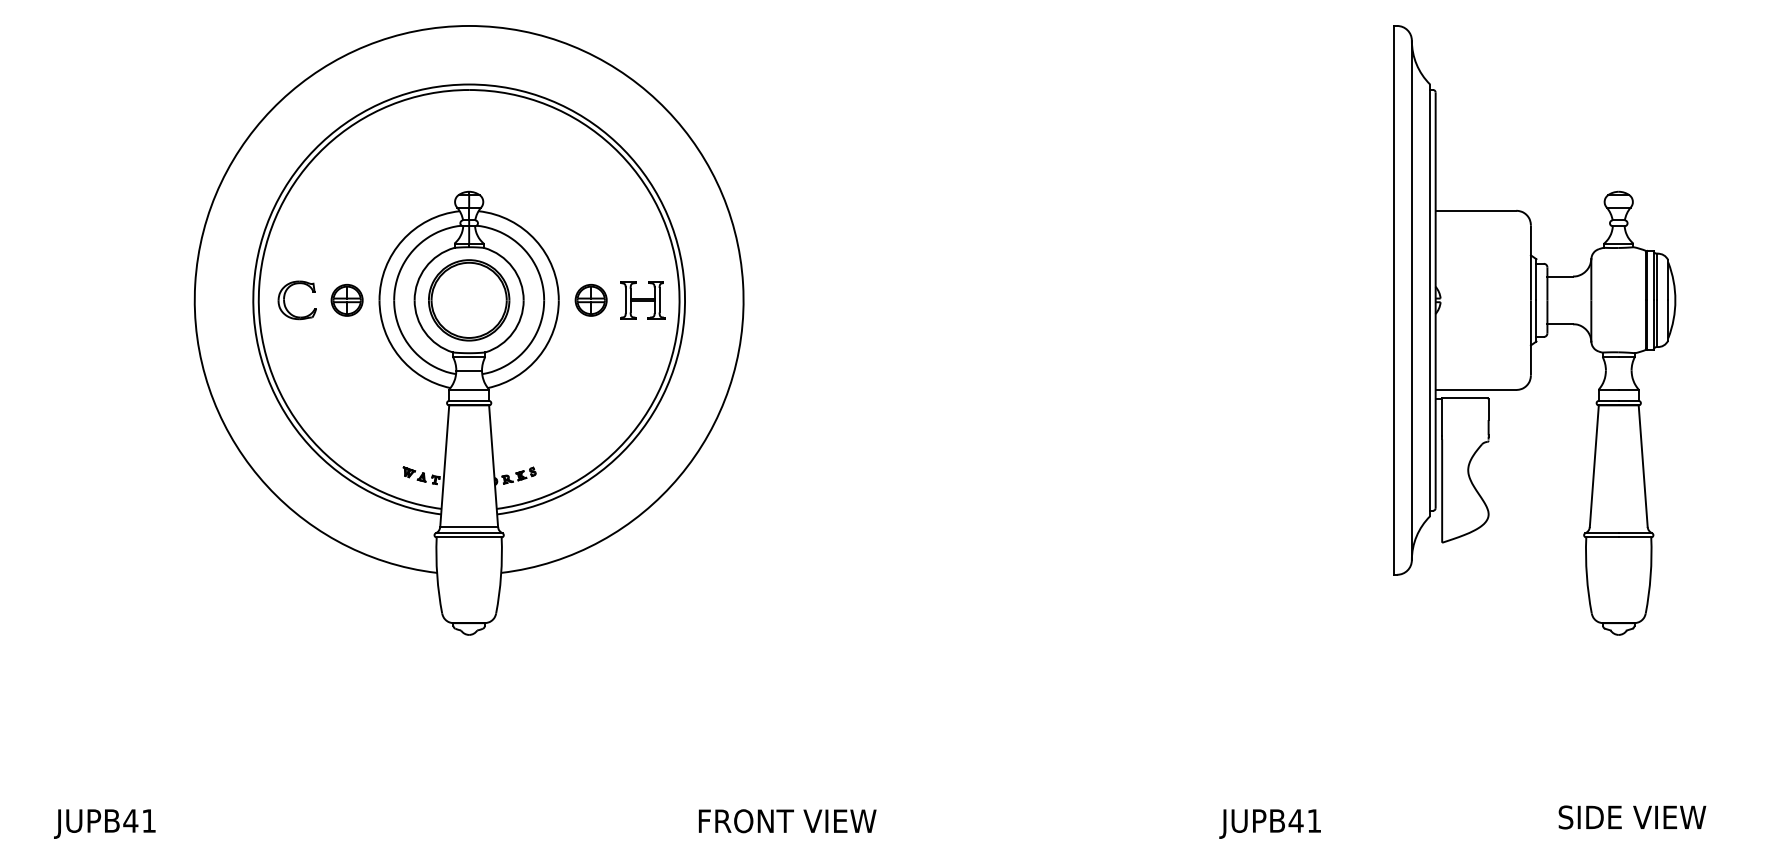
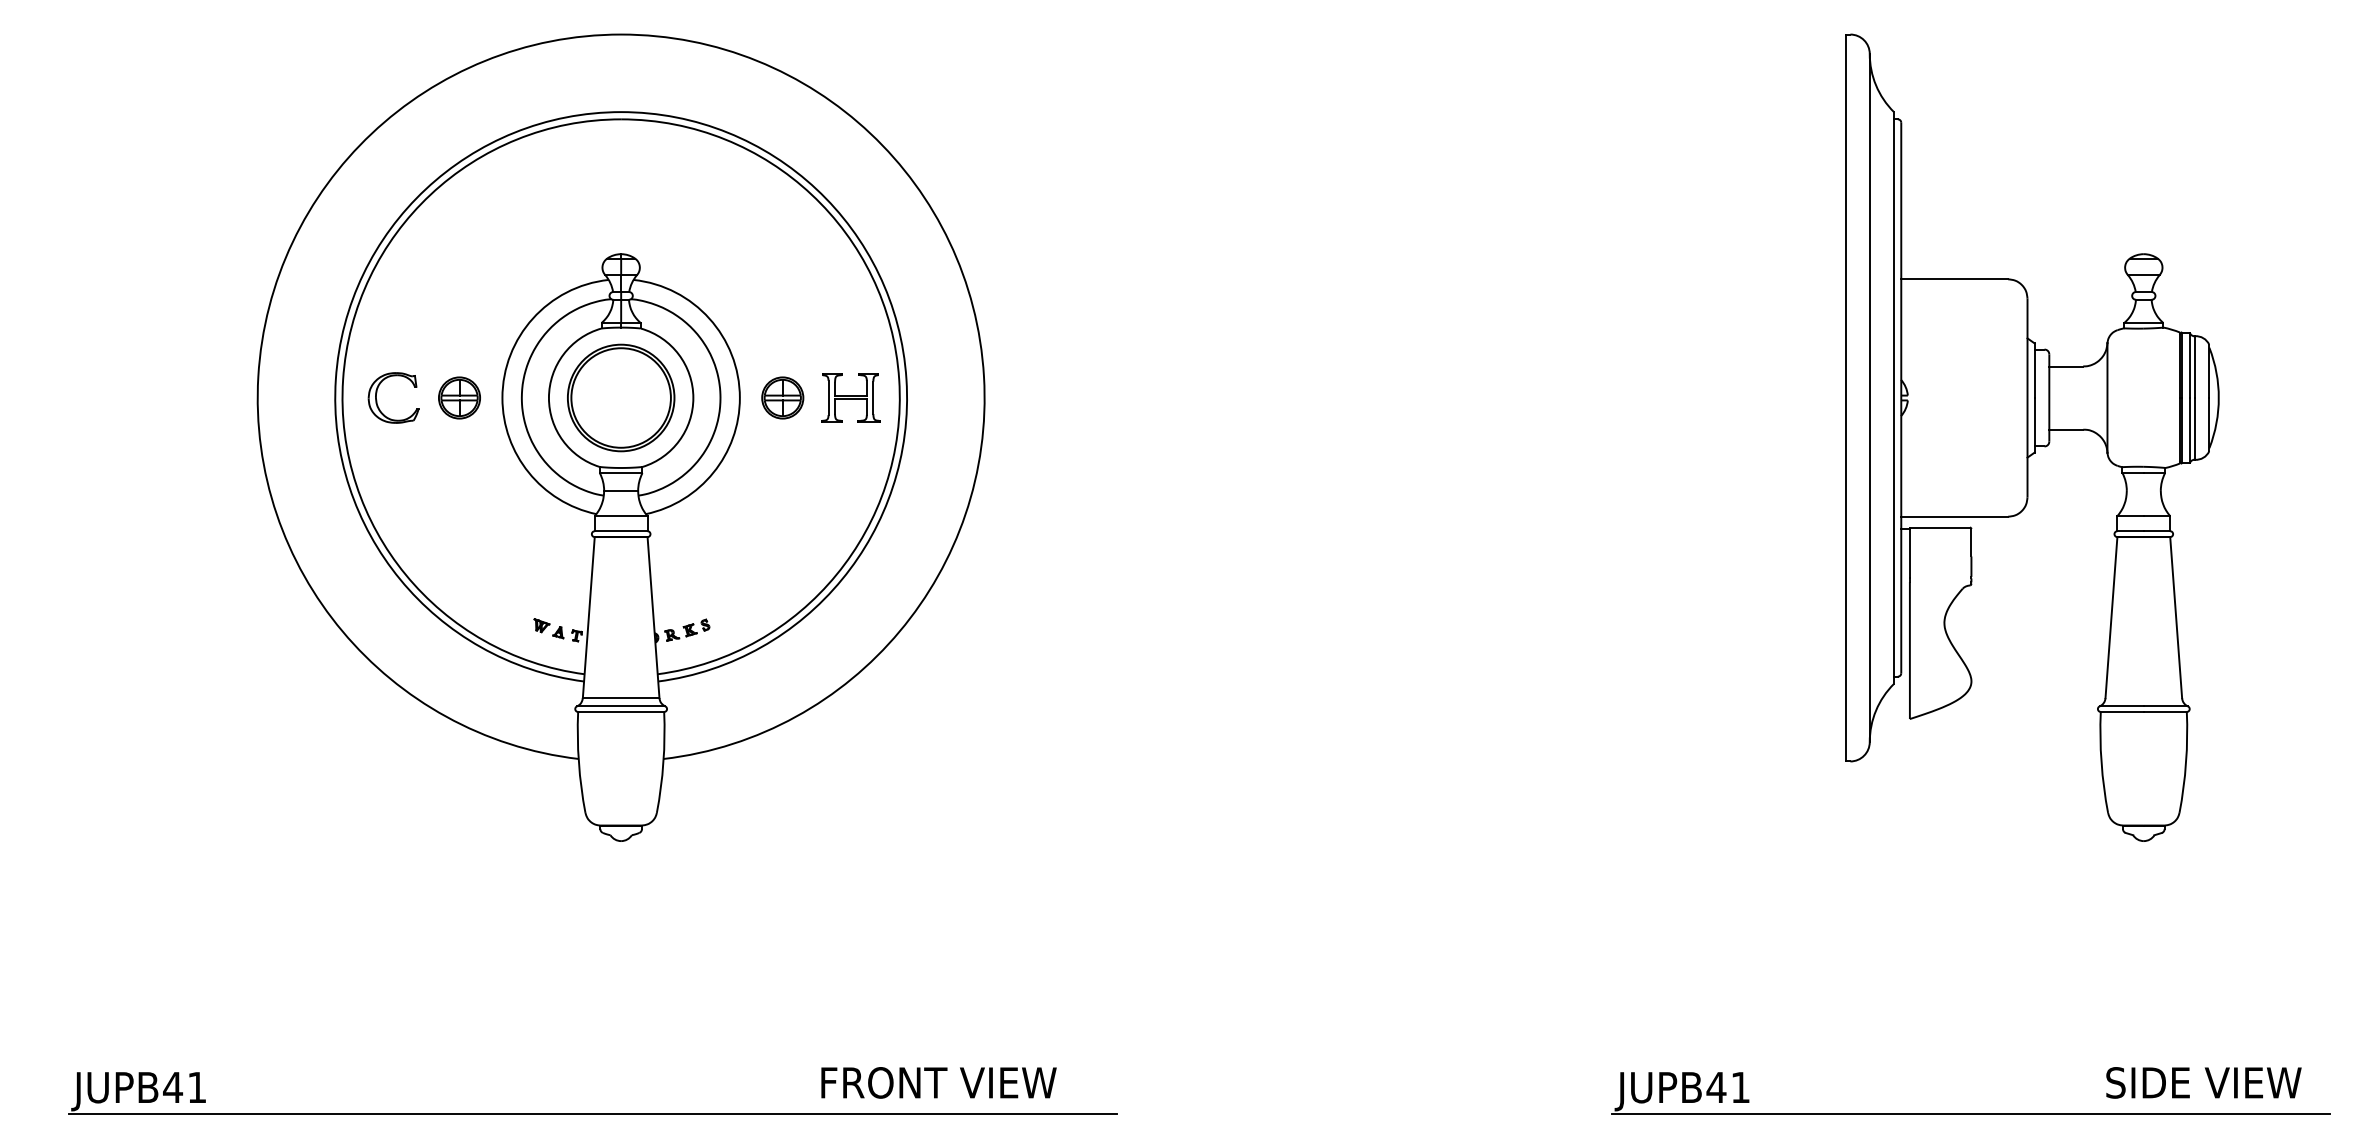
text: (1632, 817) -> (2203, 1082), moved
text: (787, 820) -> (938, 1082), moved
line: (447, 840) -> (592, 1113), added
line: (1487, 840) -> (1970, 1113), added

